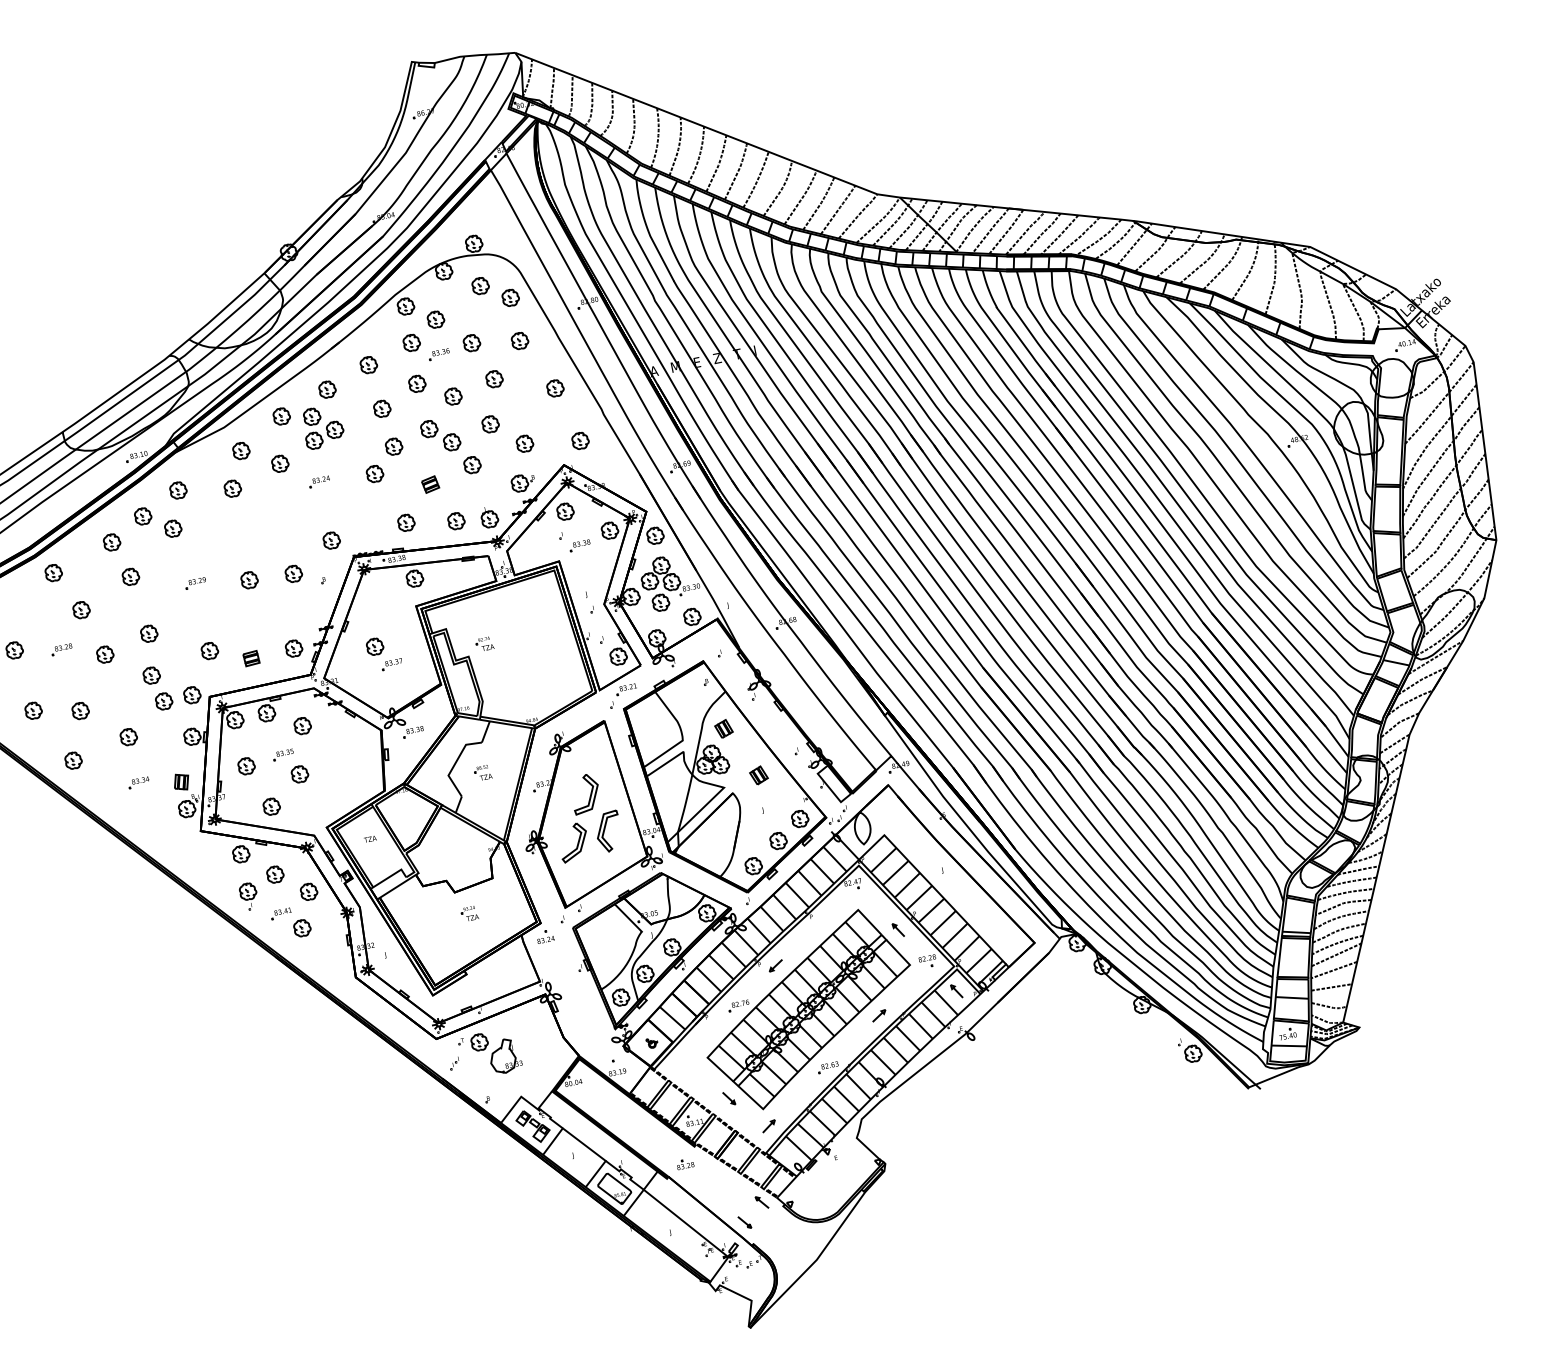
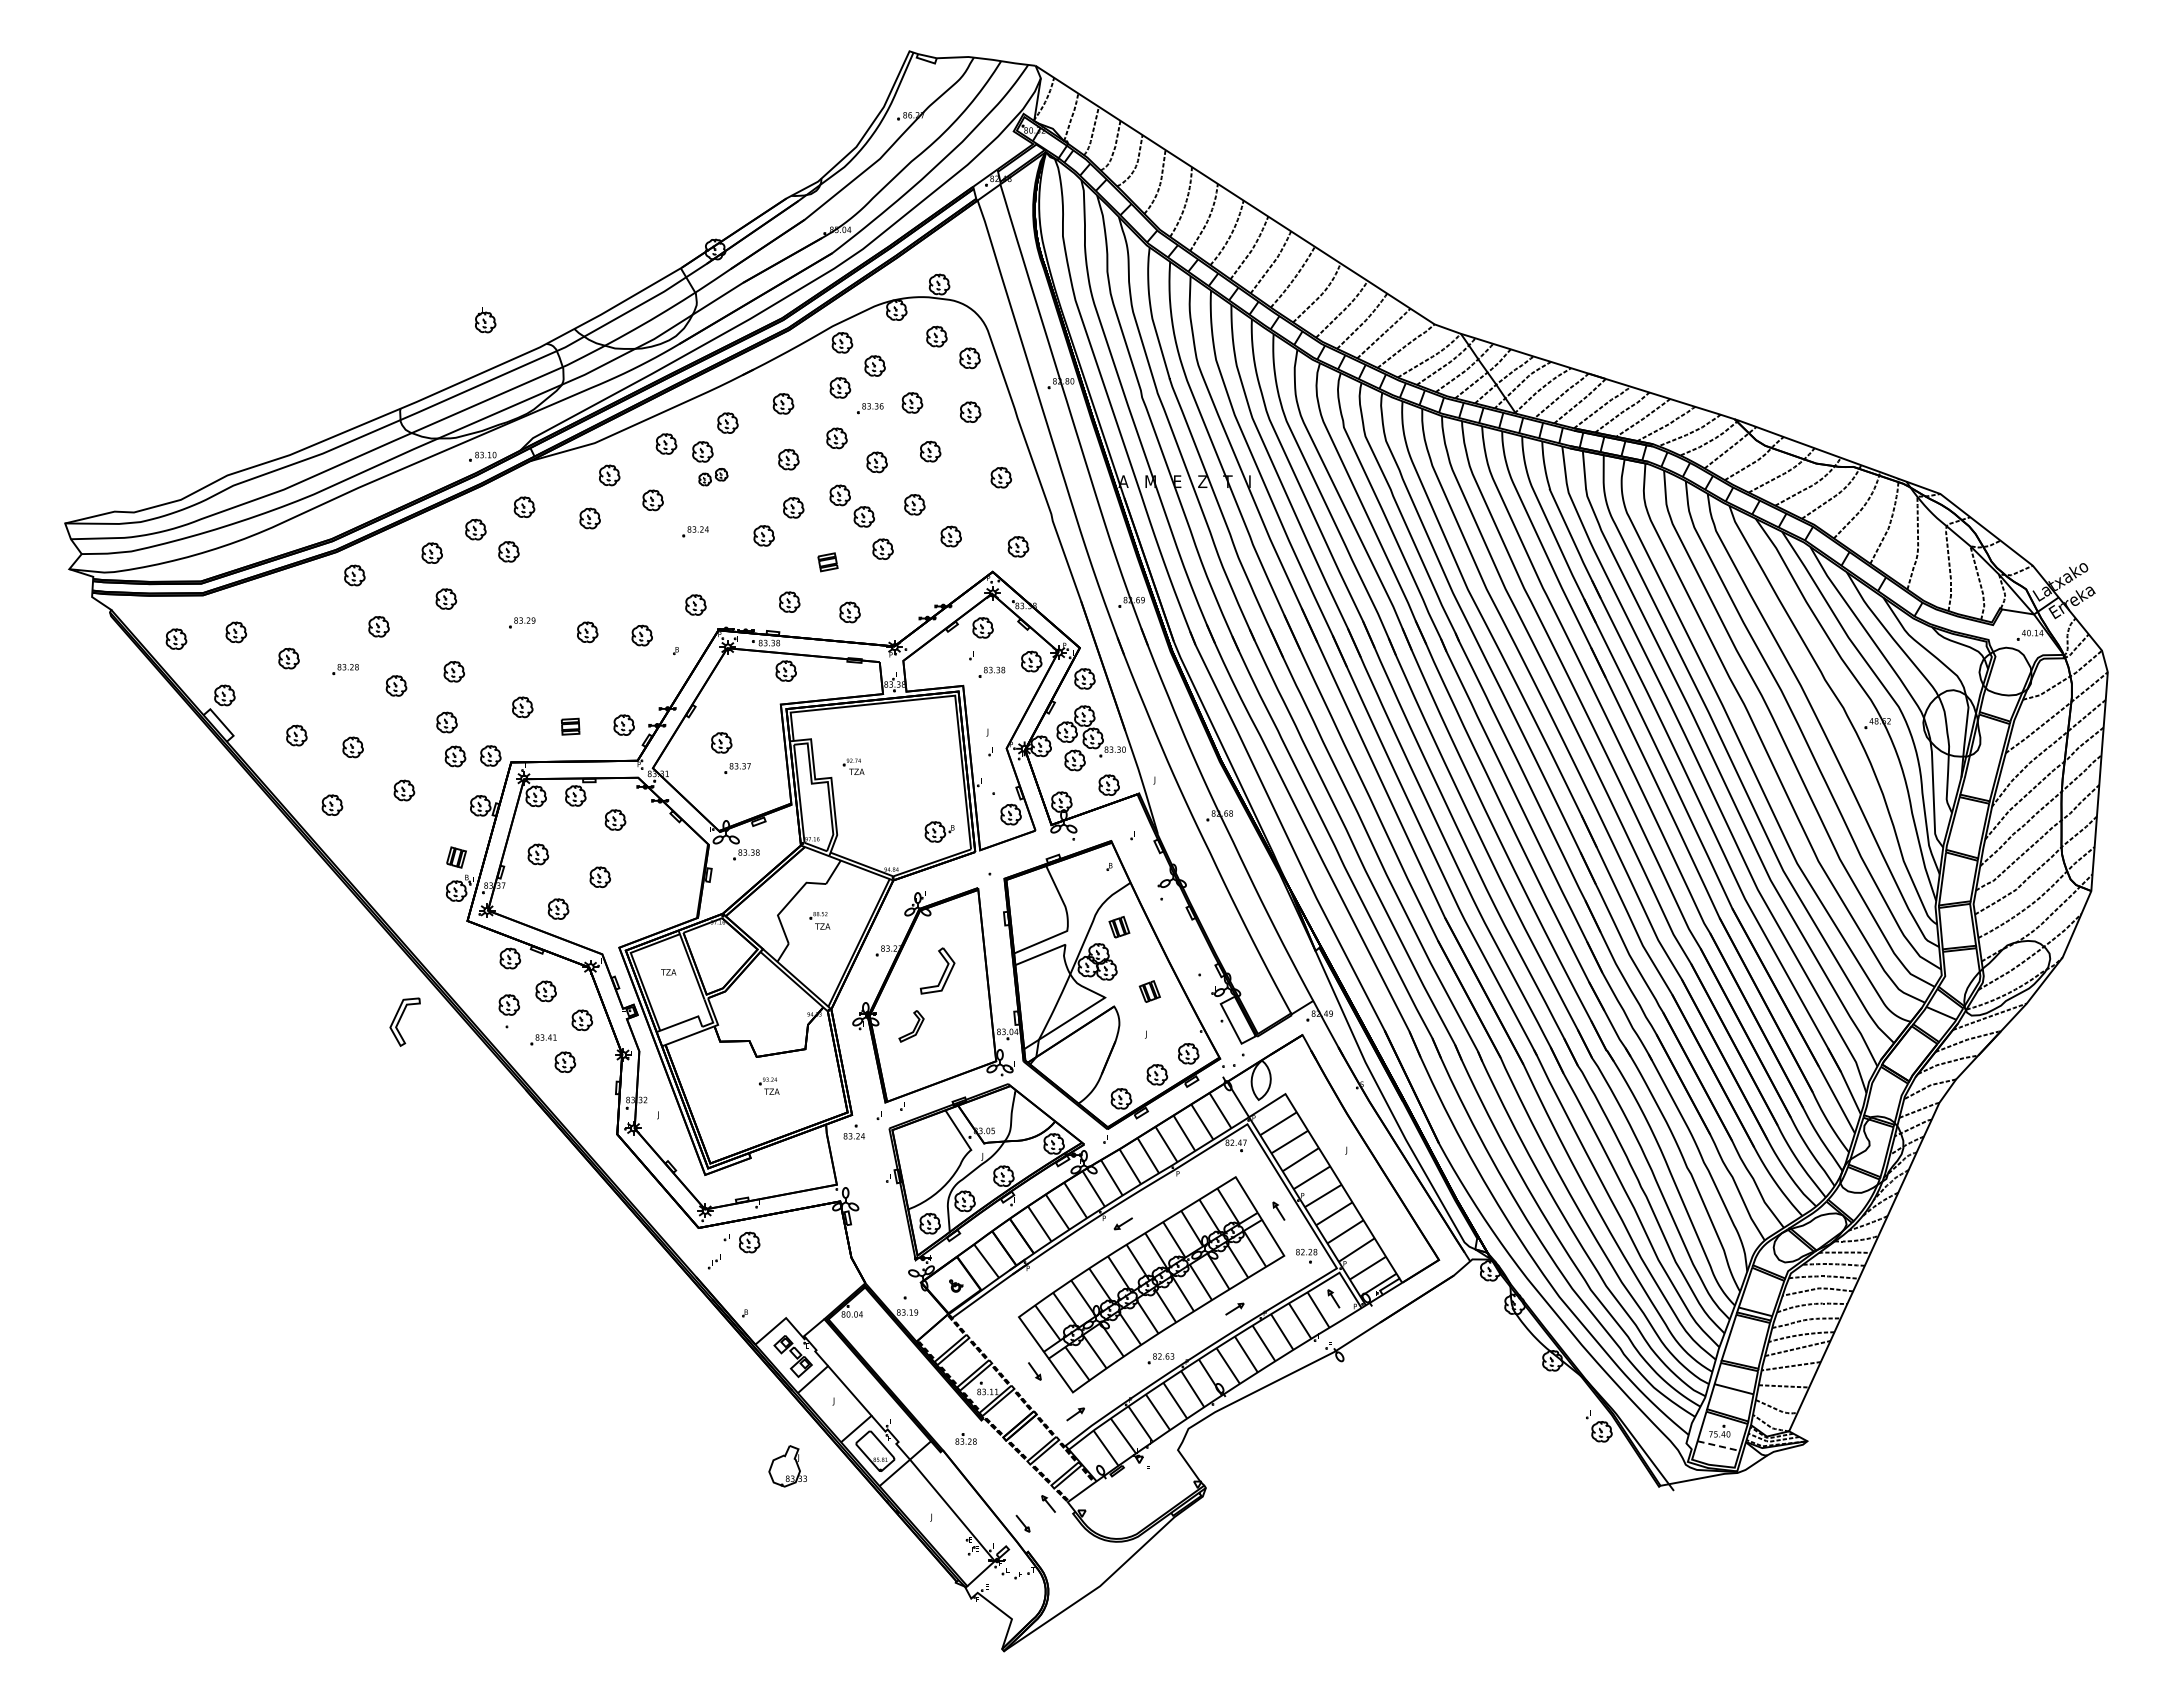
part: (324, 434) -> (713, 476), size x0.6
part: (523, 482) -> (939, 831), moved
part: (489, 517) -> (485, 320), moved
part: (626, 689) -> (1012, 855), removed
part: (282, 754) -> (584, 849), removed
part: (138, 782) -> (404, 847), removed
part: (608, 831) -> (404, 1021), moved
part: (573, 842) -> (911, 1026), size x0.7
part: (738, 1005) -> (1068, 1262), removed
line: (1289, 1046) -> (1718, 1446), solid -> dashed
part: (504, 1056) -> (787, 1466), moved

